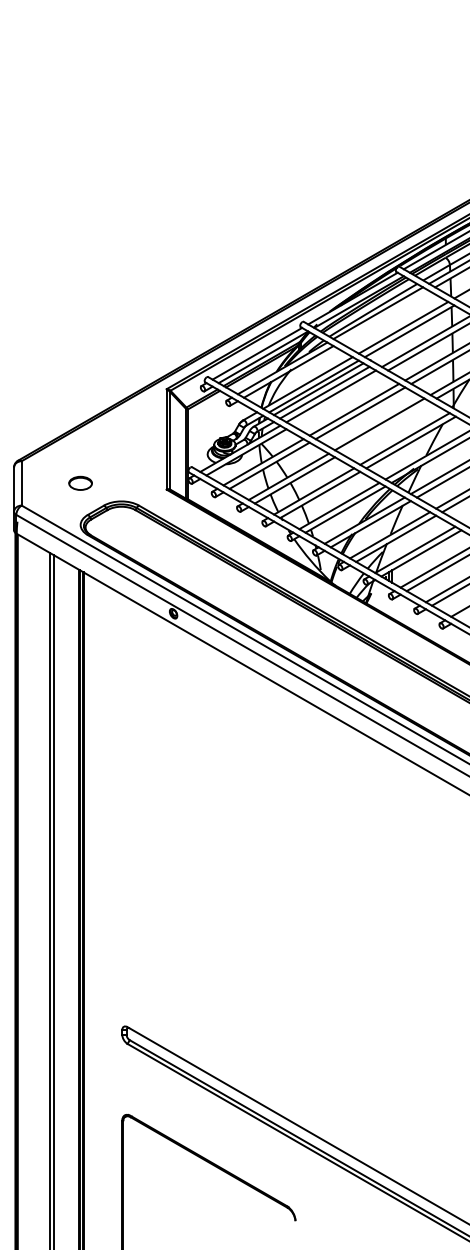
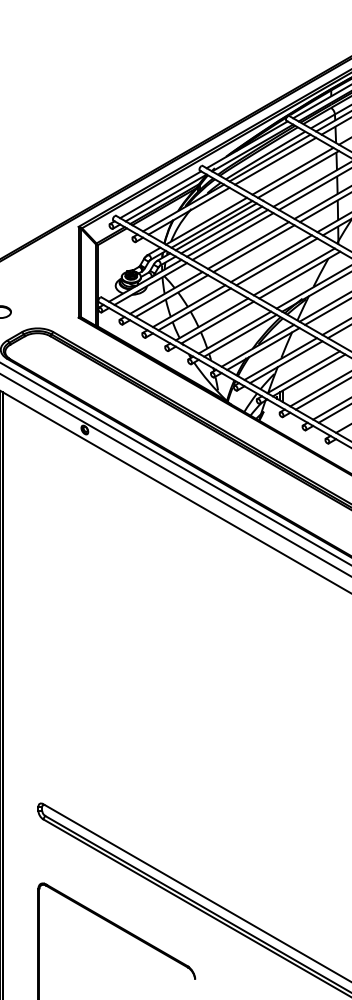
line: (384, 316) -> (275, 161), added
line: (337, 399) -> (233, 236), added
line: (385, 427) -> (276, 261), added

